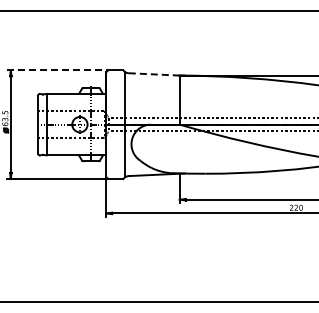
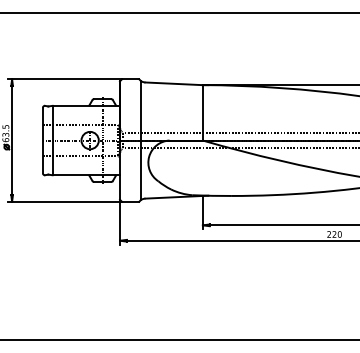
line: (58, 70) -> (65, 79), dashed -> solid
line: (153, 74) -> (173, 83), dashed -> solid

